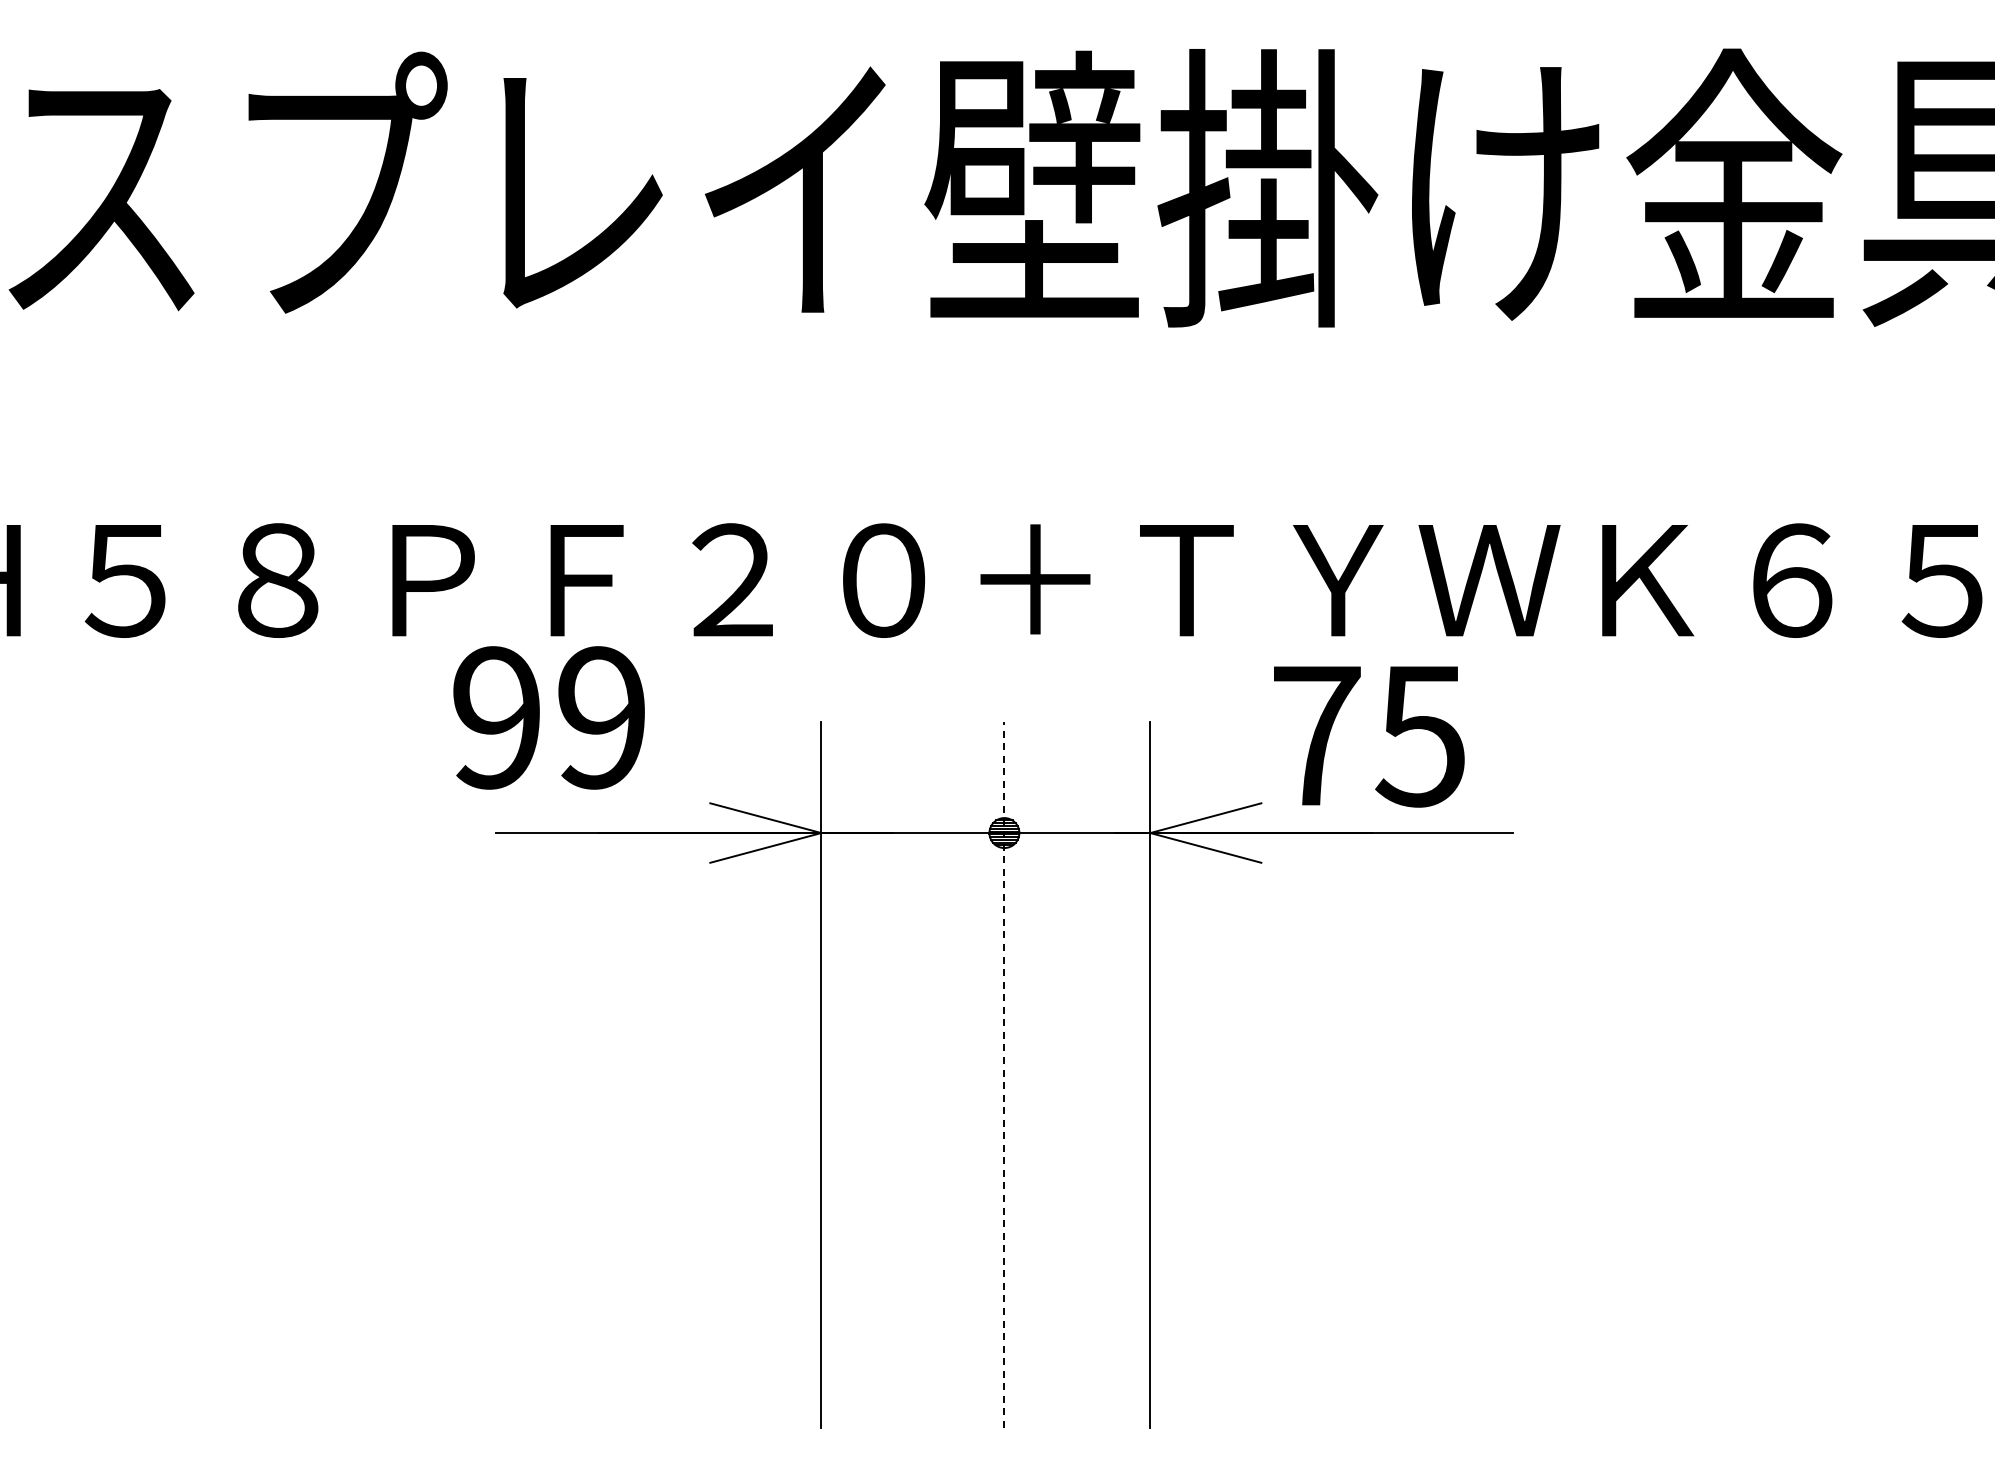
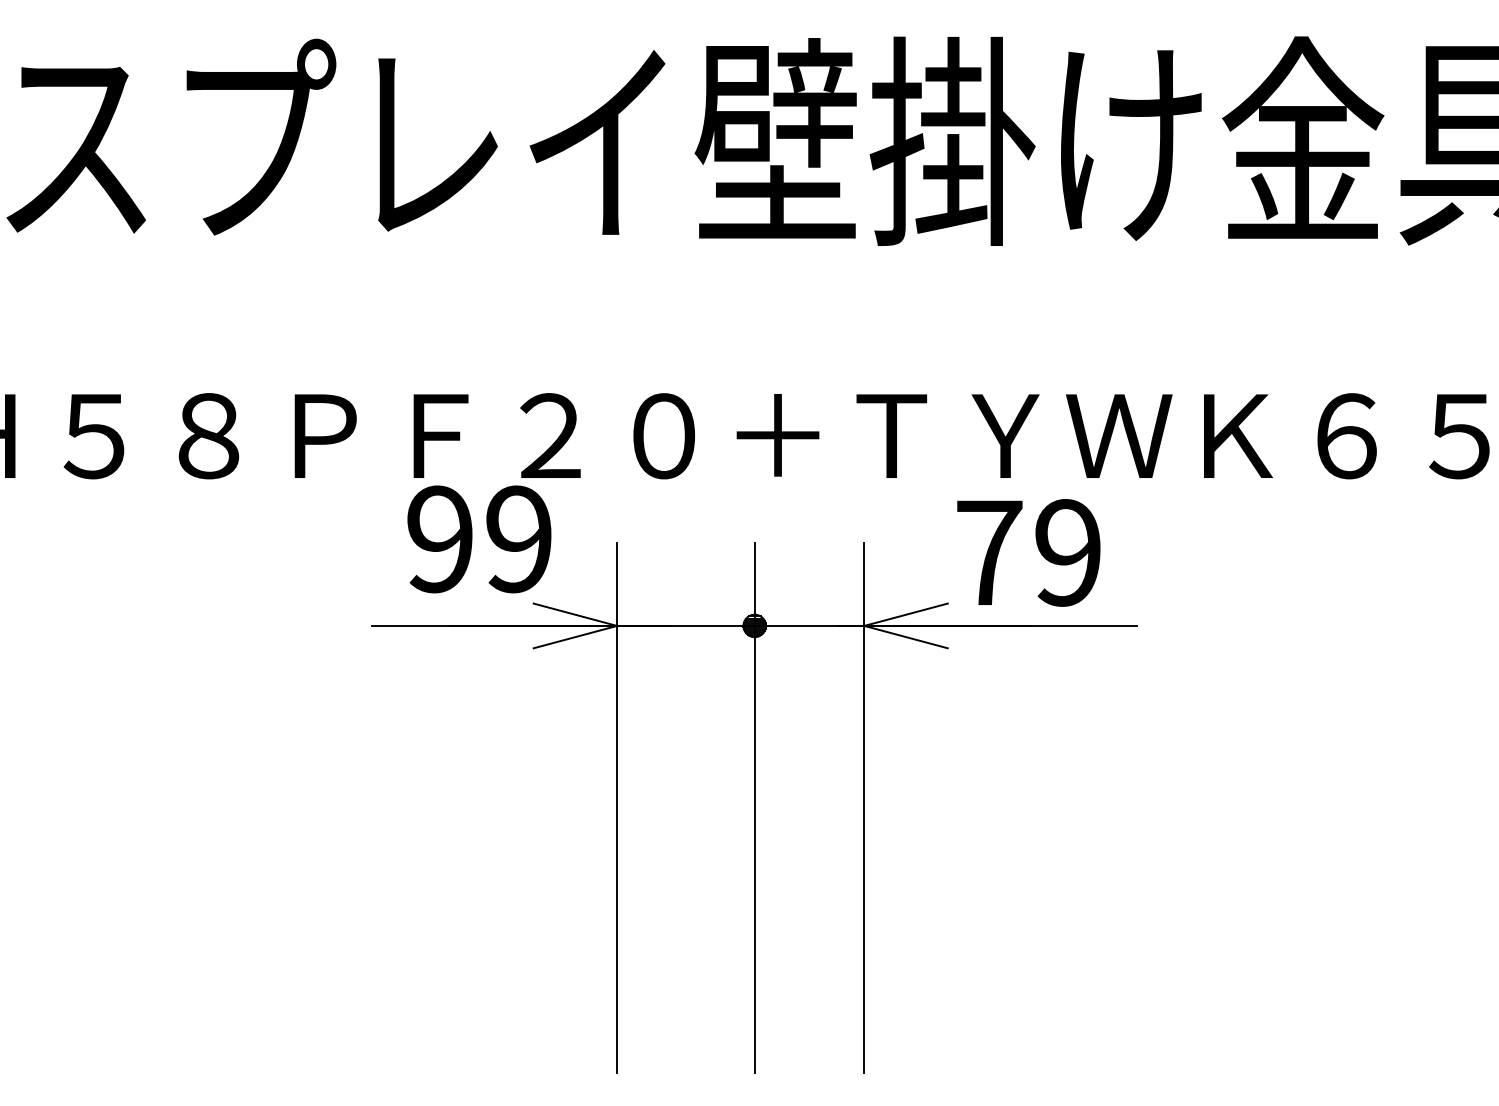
text: (548, 717) -> (478, 539), moved
text: (1419, 735) -> (1066, 552), 75 -> 79
line: (1004, 1074) -> (754, 807), dashed -> solid

